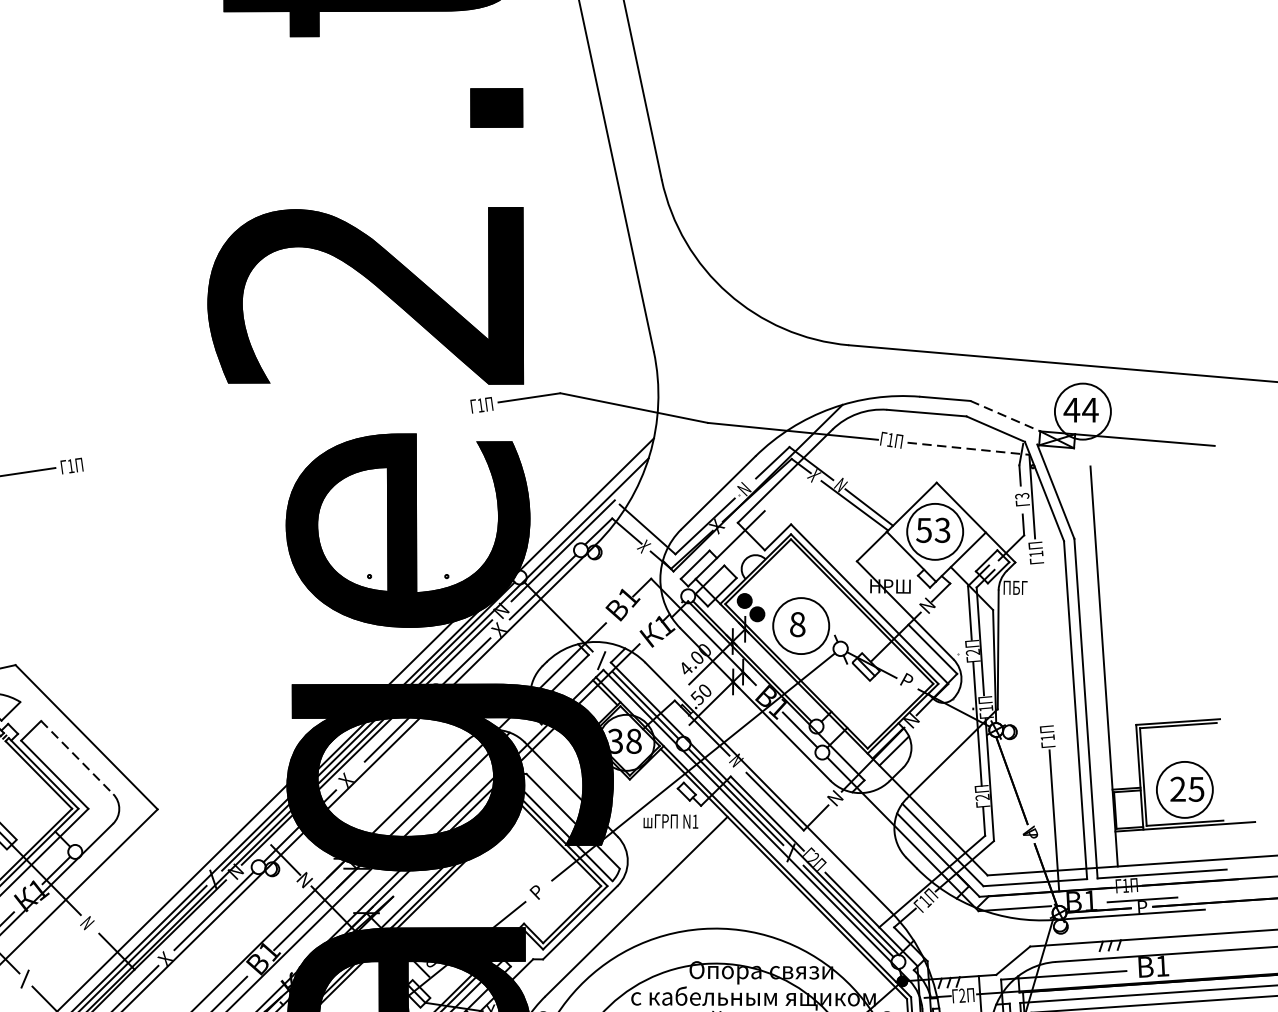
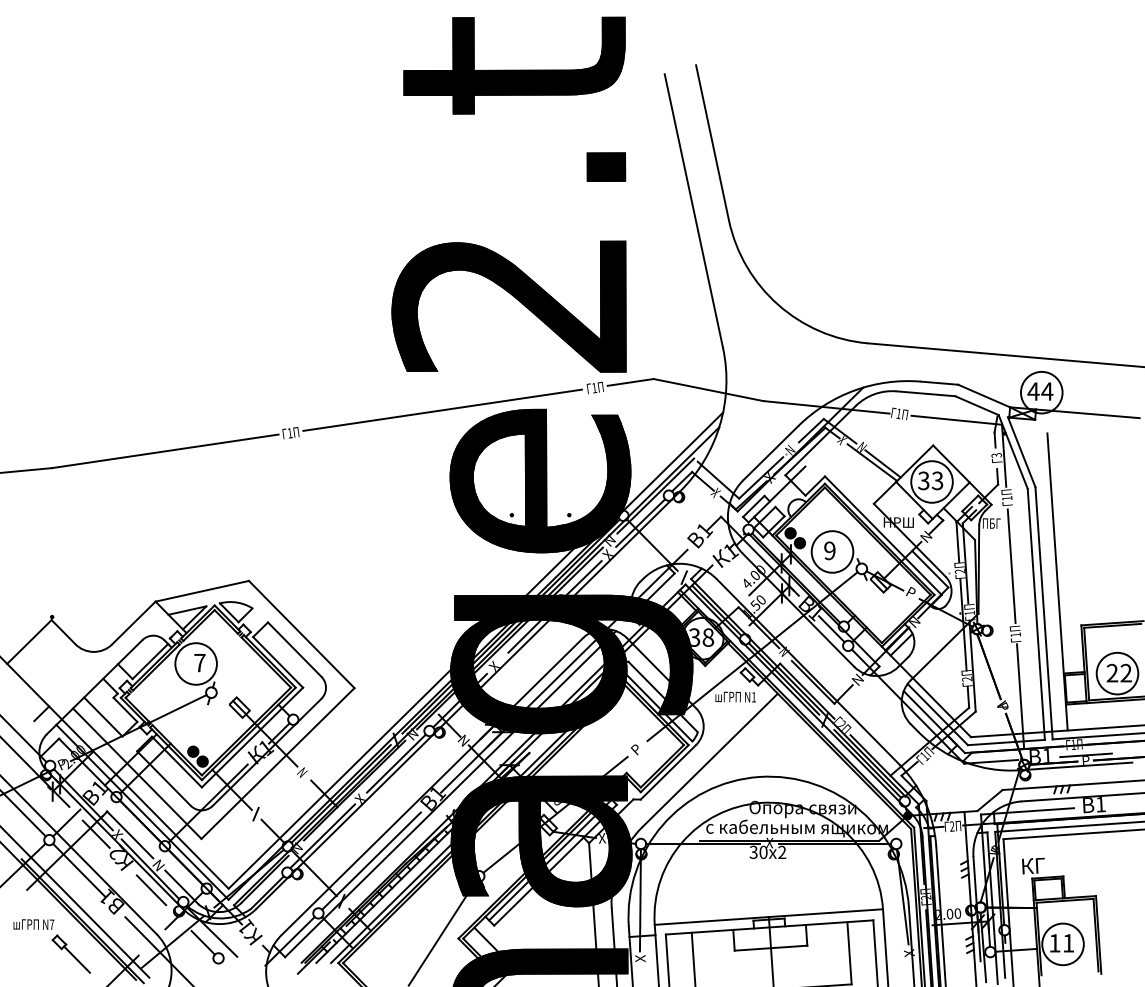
line: (1005, 416) -> (984, 396), dashed -> solid
line: (276, 434) -> (442, 409), added
line: (969, 449) -> (957, 420), dashed -> solid
text: (923, 529) -> (923, 480), 53 -> 33
text: (797, 624) -> (829, 550), 8 -> 9
line: (1042, 645) -> (1011, 566), added
line: (78, 758) -> (295, 650), dashed -> solid
text: (1195, 788) -> (1125, 672), 25 -> 22

